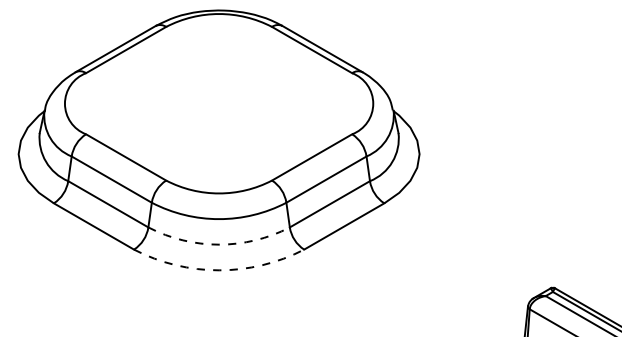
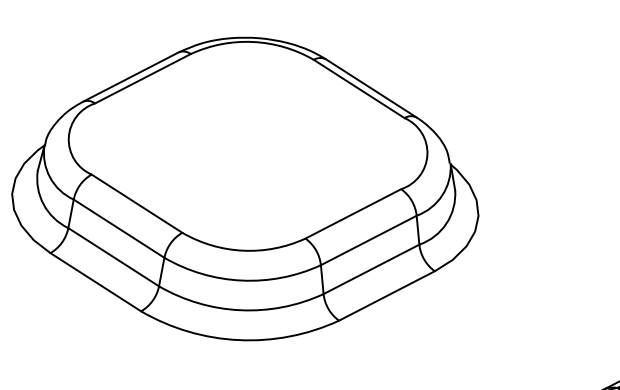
arc: (219, 244) -> (240, 310), dashed -> solid
arc: (219, 270) -> (239, 340), dashed -> solid

